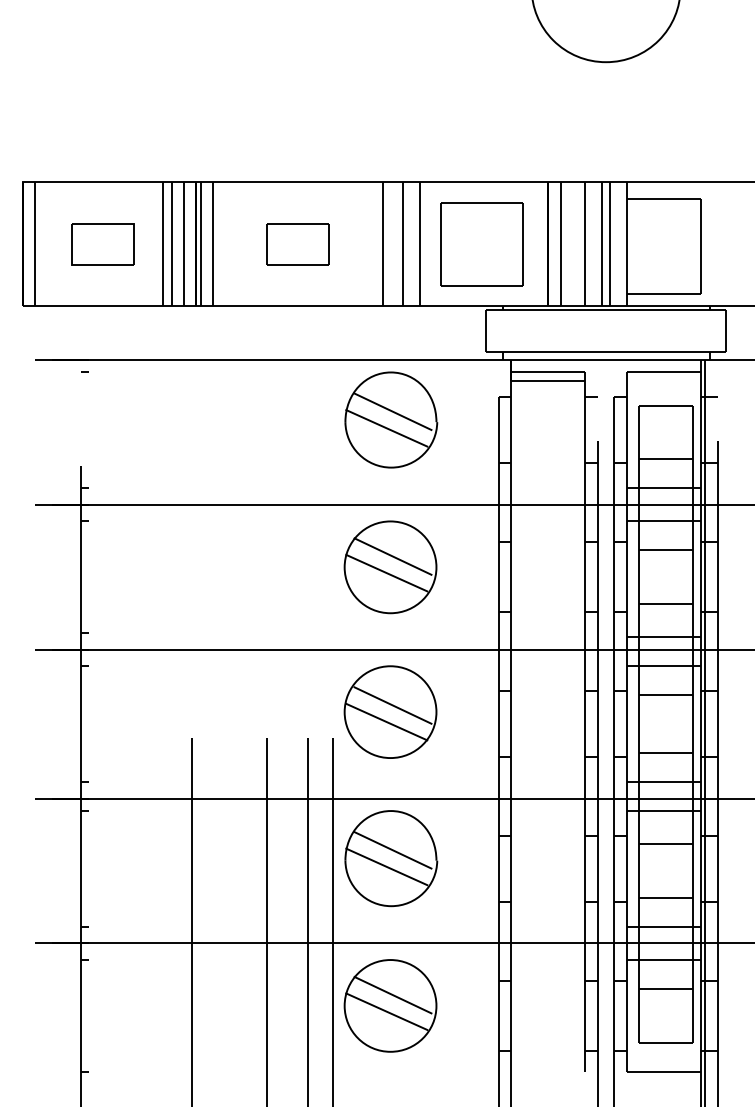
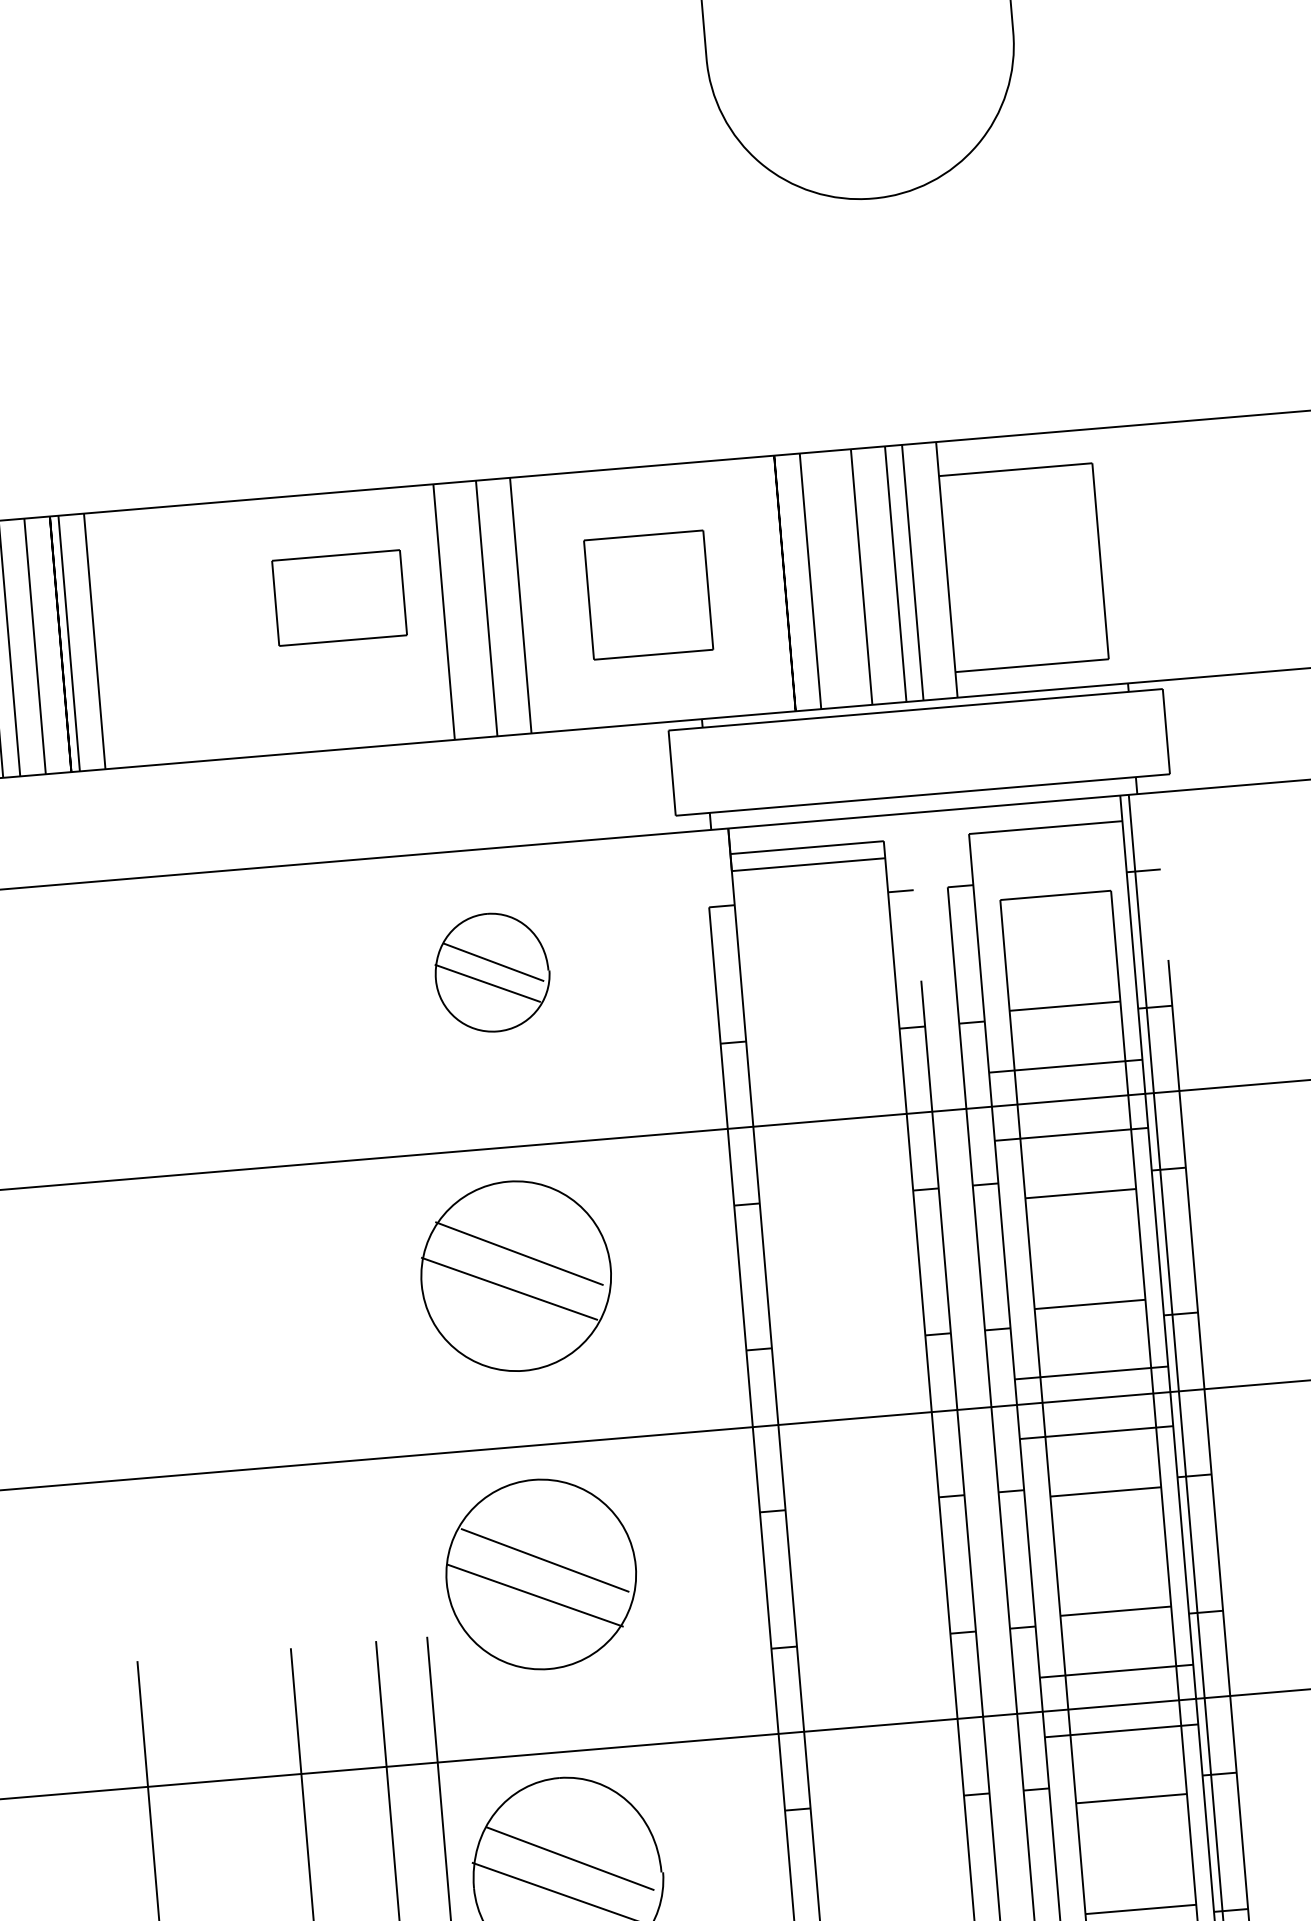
part: (297, 244) -> (338, 598), moved
part: (481, 244) -> (647, 595), size x0.7
part: (391, 419) -> (492, 971), size x0.6

